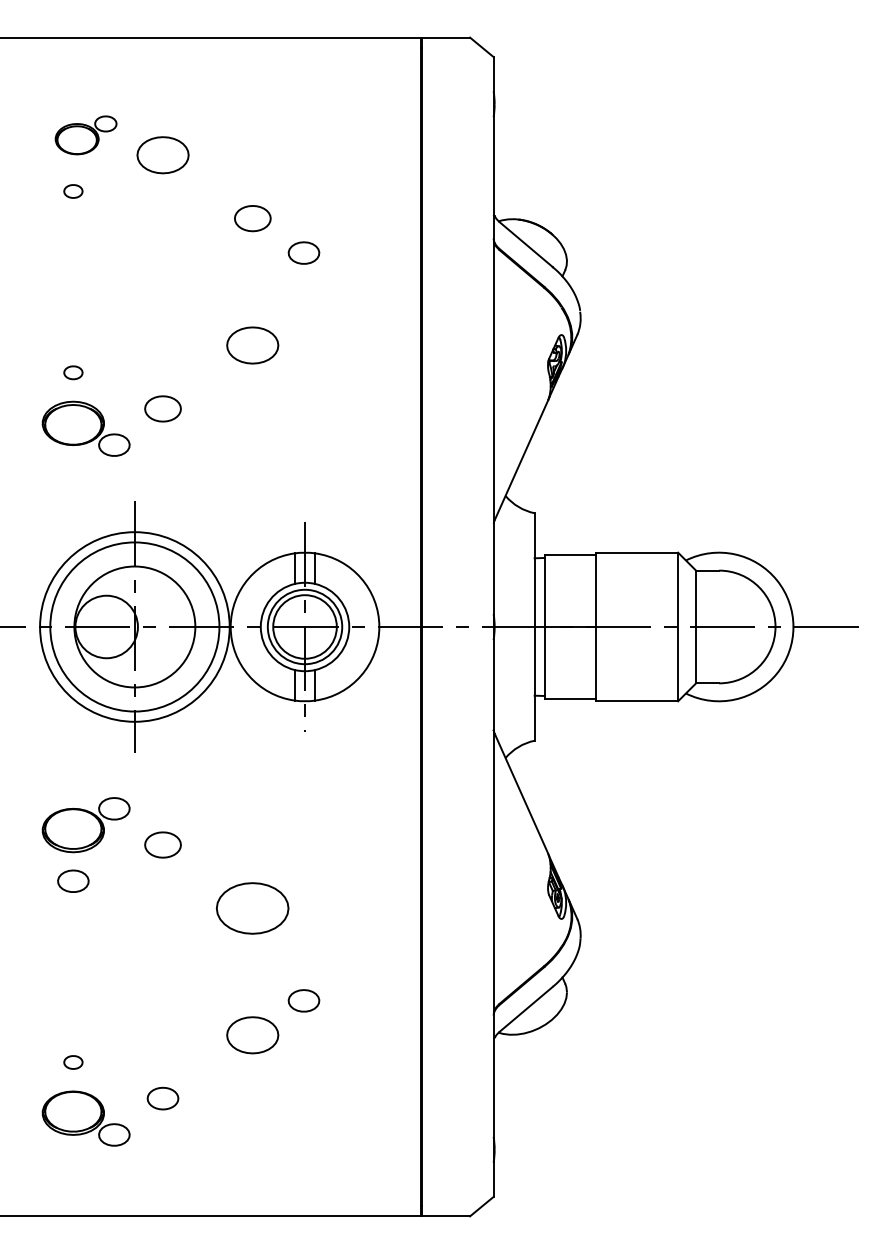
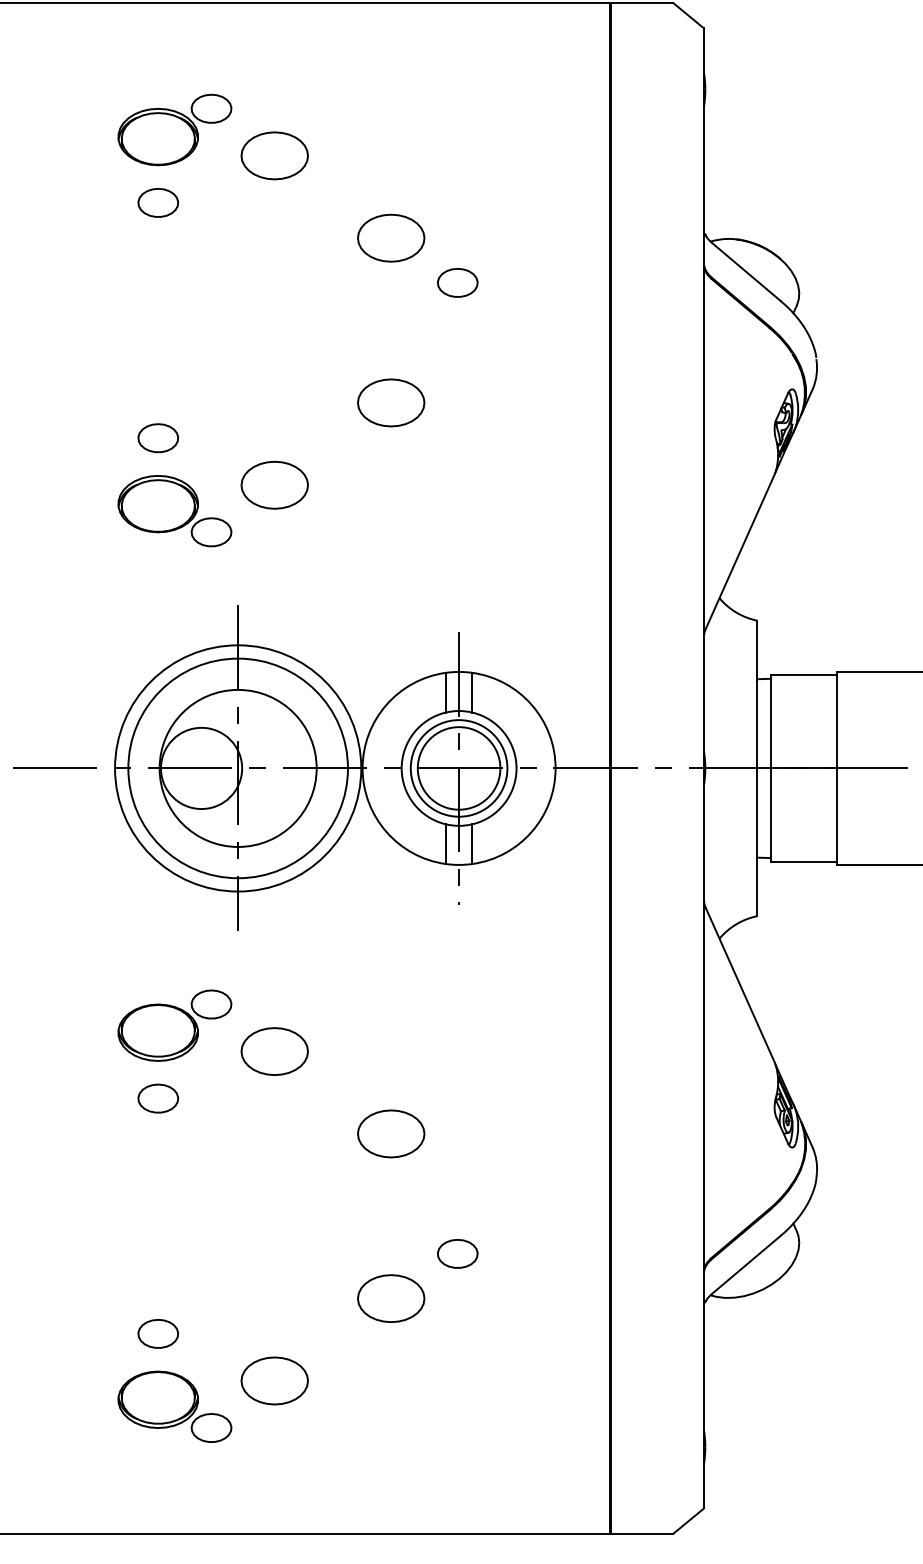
part: (85, 135) -> (174, 130), size x1.43
part: (73, 191) -> (158, 202), size x1.67
part: (252, 218) -> (390, 238), size x1.43
part: (73, 372) -> (158, 437), size x1.67
part: (162, 408) -> (274, 484), size x1.43
part: (162, 844) -> (274, 1050), size x1.43
part: (252, 908) -> (390, 1133), size x0.71
part: (73, 1062) -> (158, 1333), size x1.67
part: (162, 1098) -> (274, 1380), size x1.67

